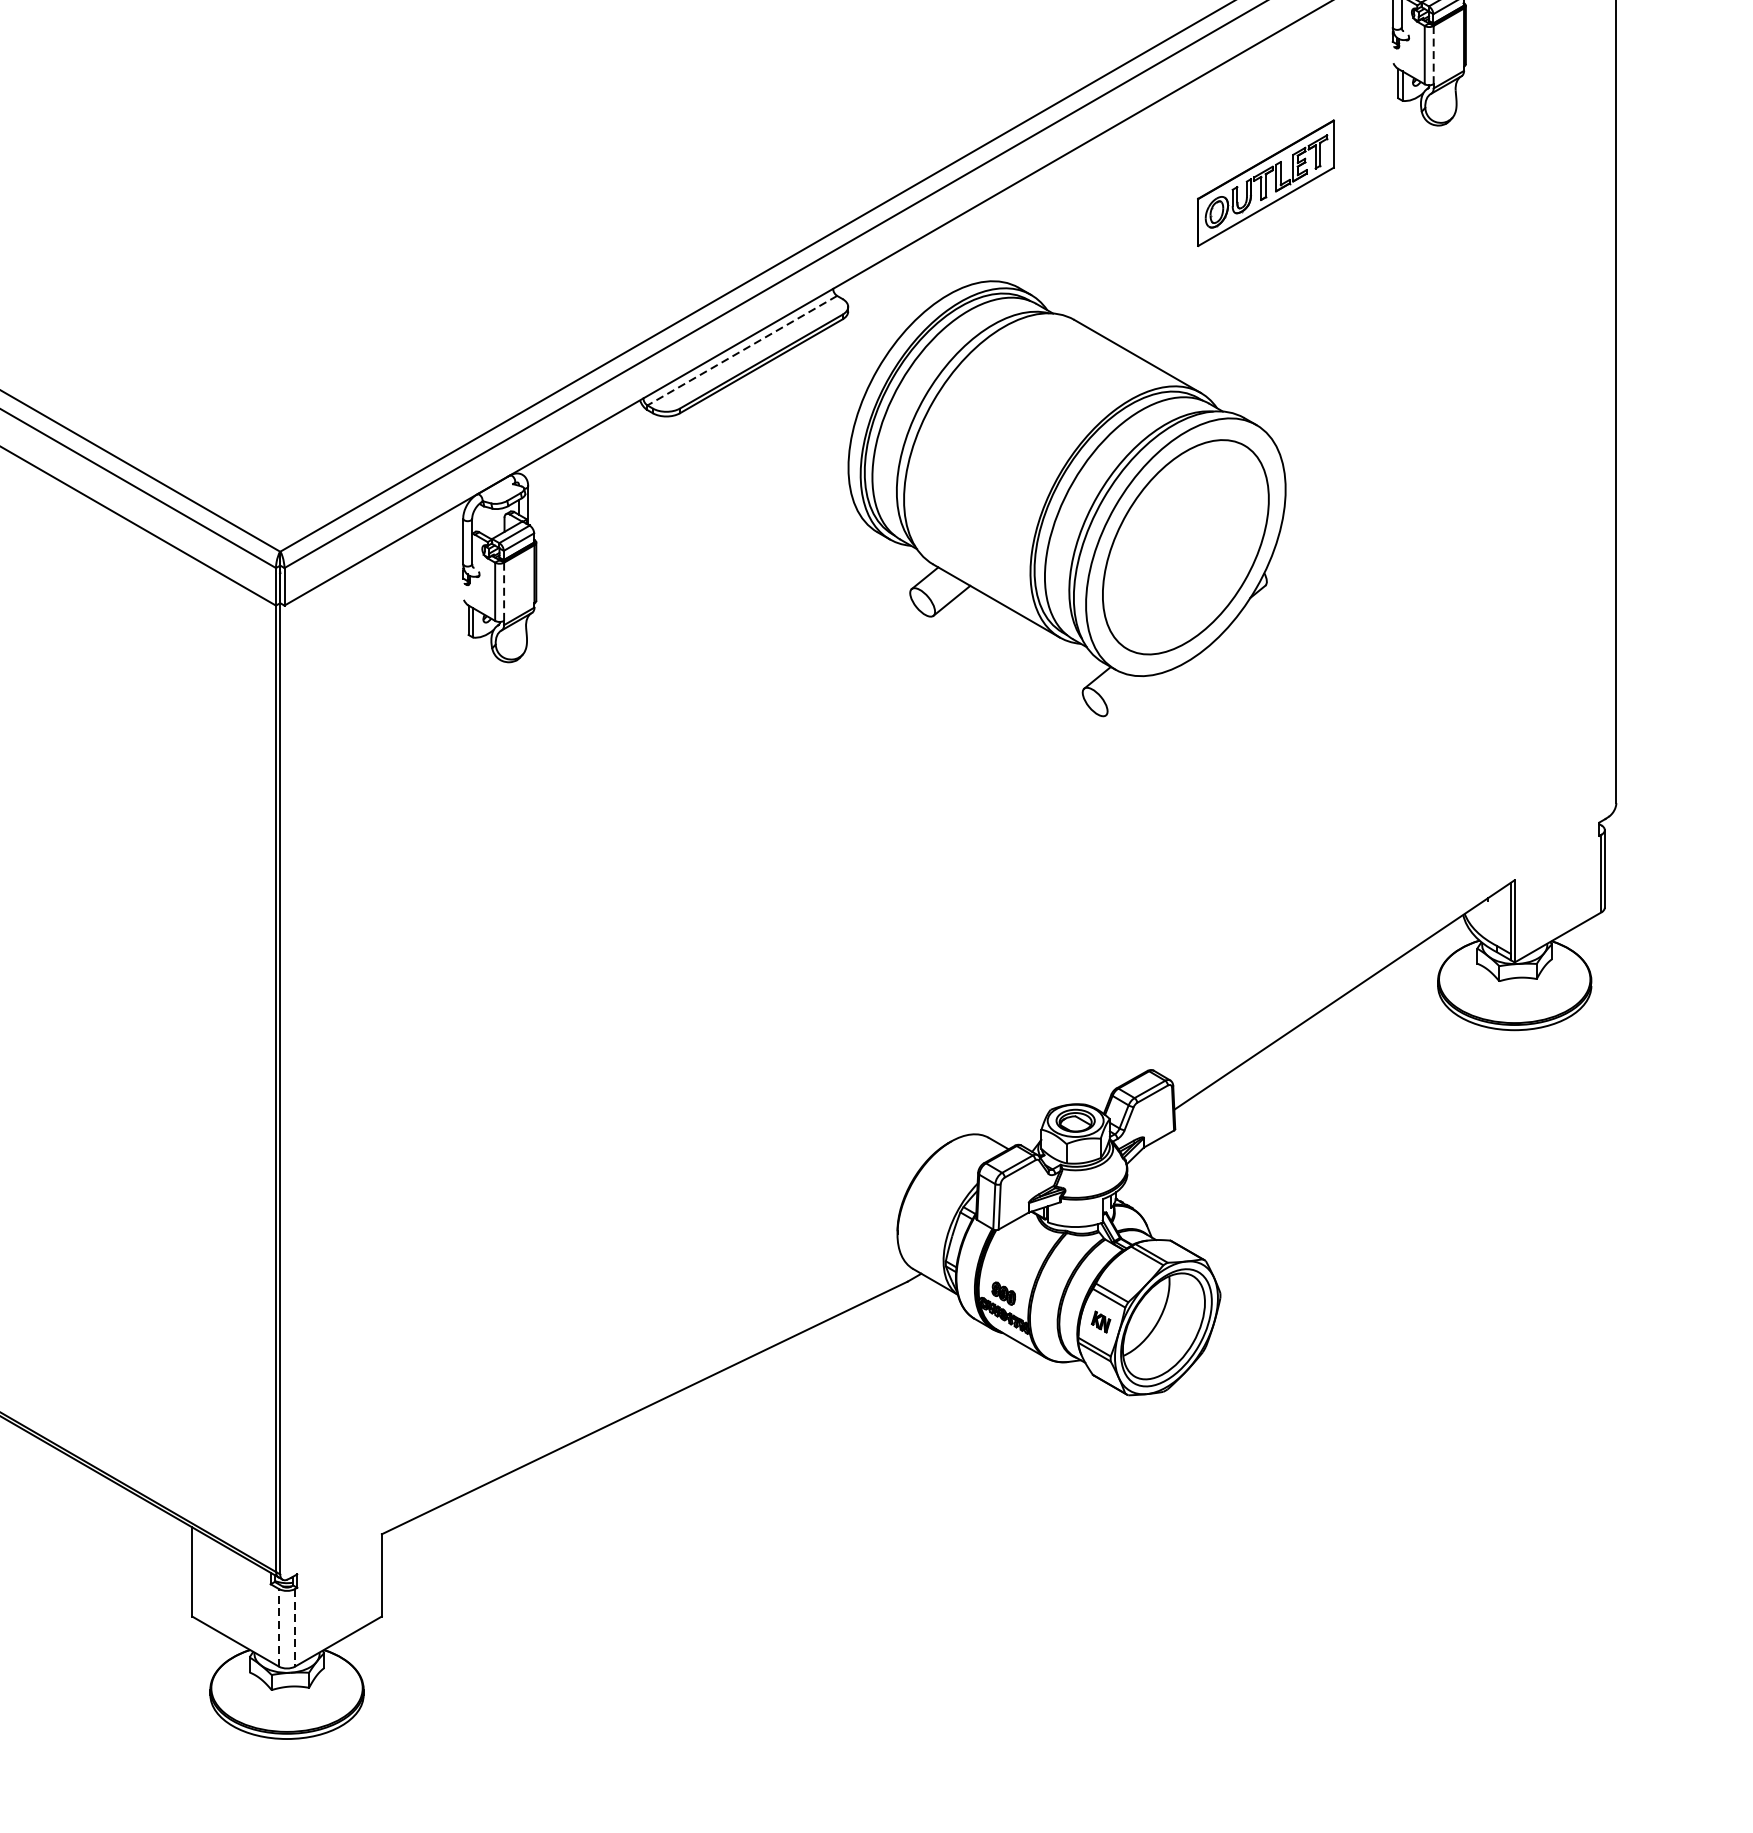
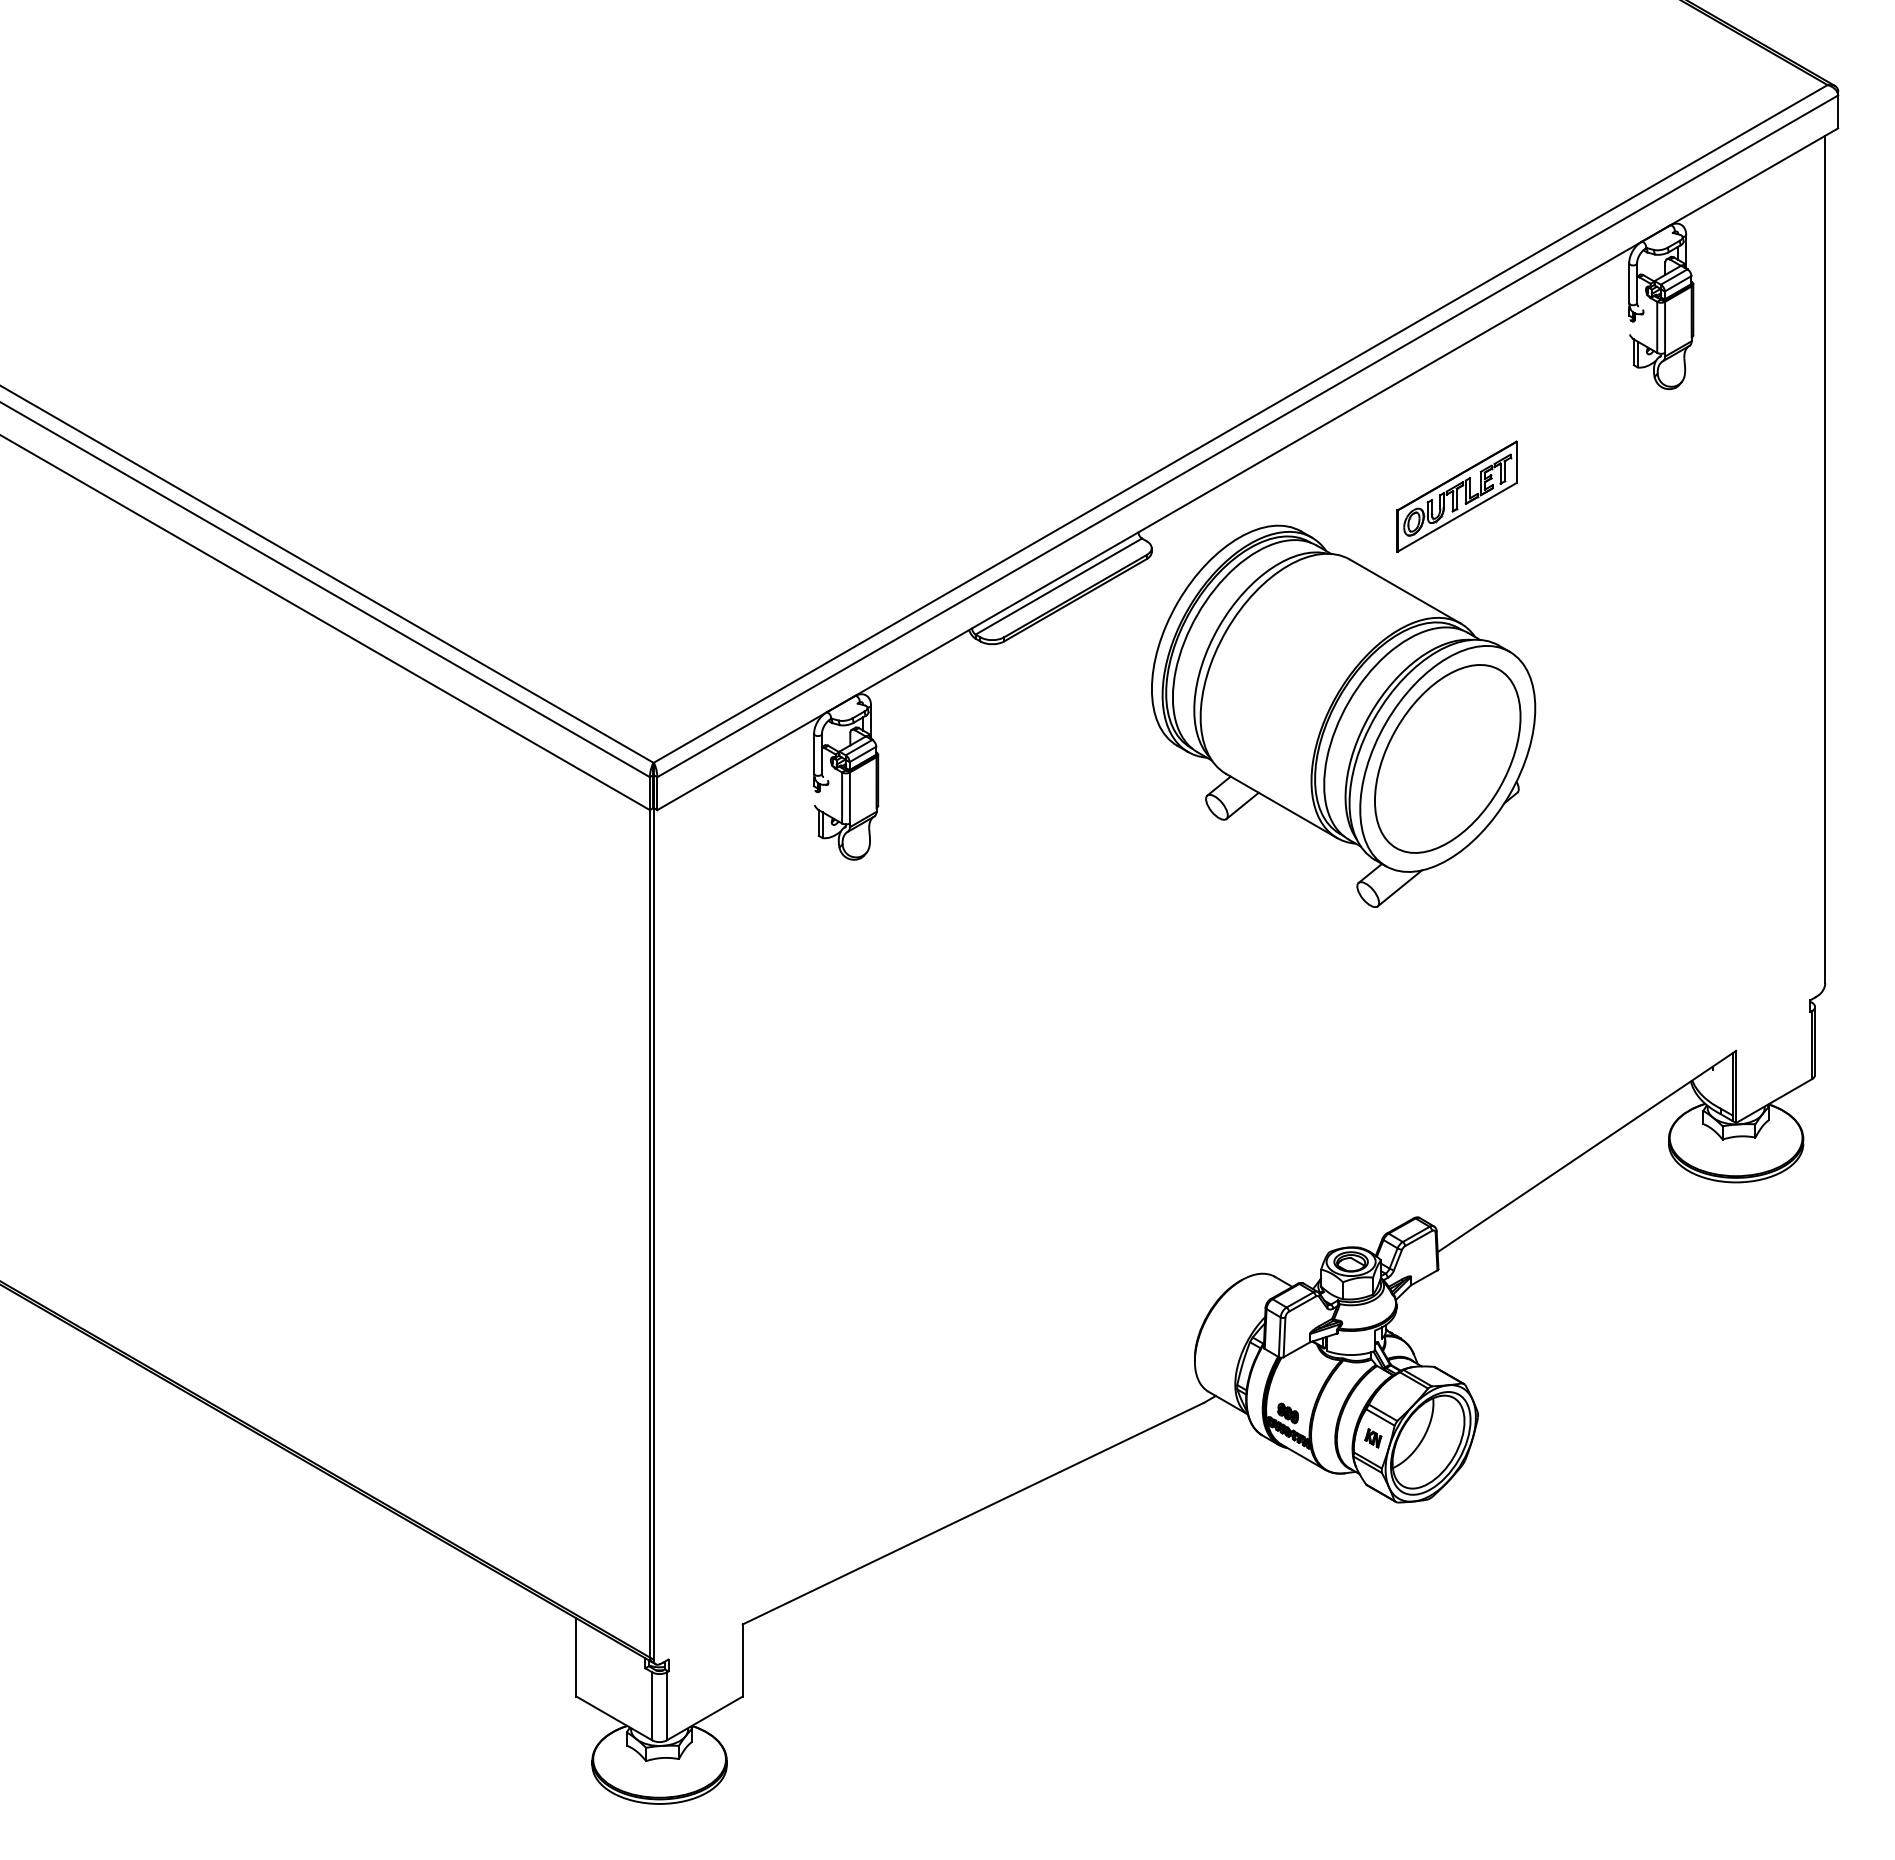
line: (1434, 55) -> (1665, 327), dashed -> solid
part: (1265, 182) -> (1456, 496), moved
line: (741, 350) -> (1058, 586), dashed -> solid
line: (503, 592) -> (849, 798), dashed -> solid
line: (1130, 695) -> (1399, 888), added
line: (278, 1626) -> (652, 1705), dashed -> solid
line: (294, 1627) -> (666, 1706), dashed -> solid

